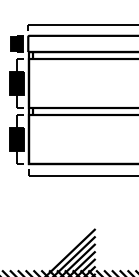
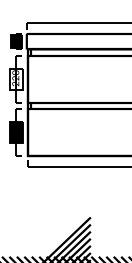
fill: (16, 83) -> (15, 79), removed

